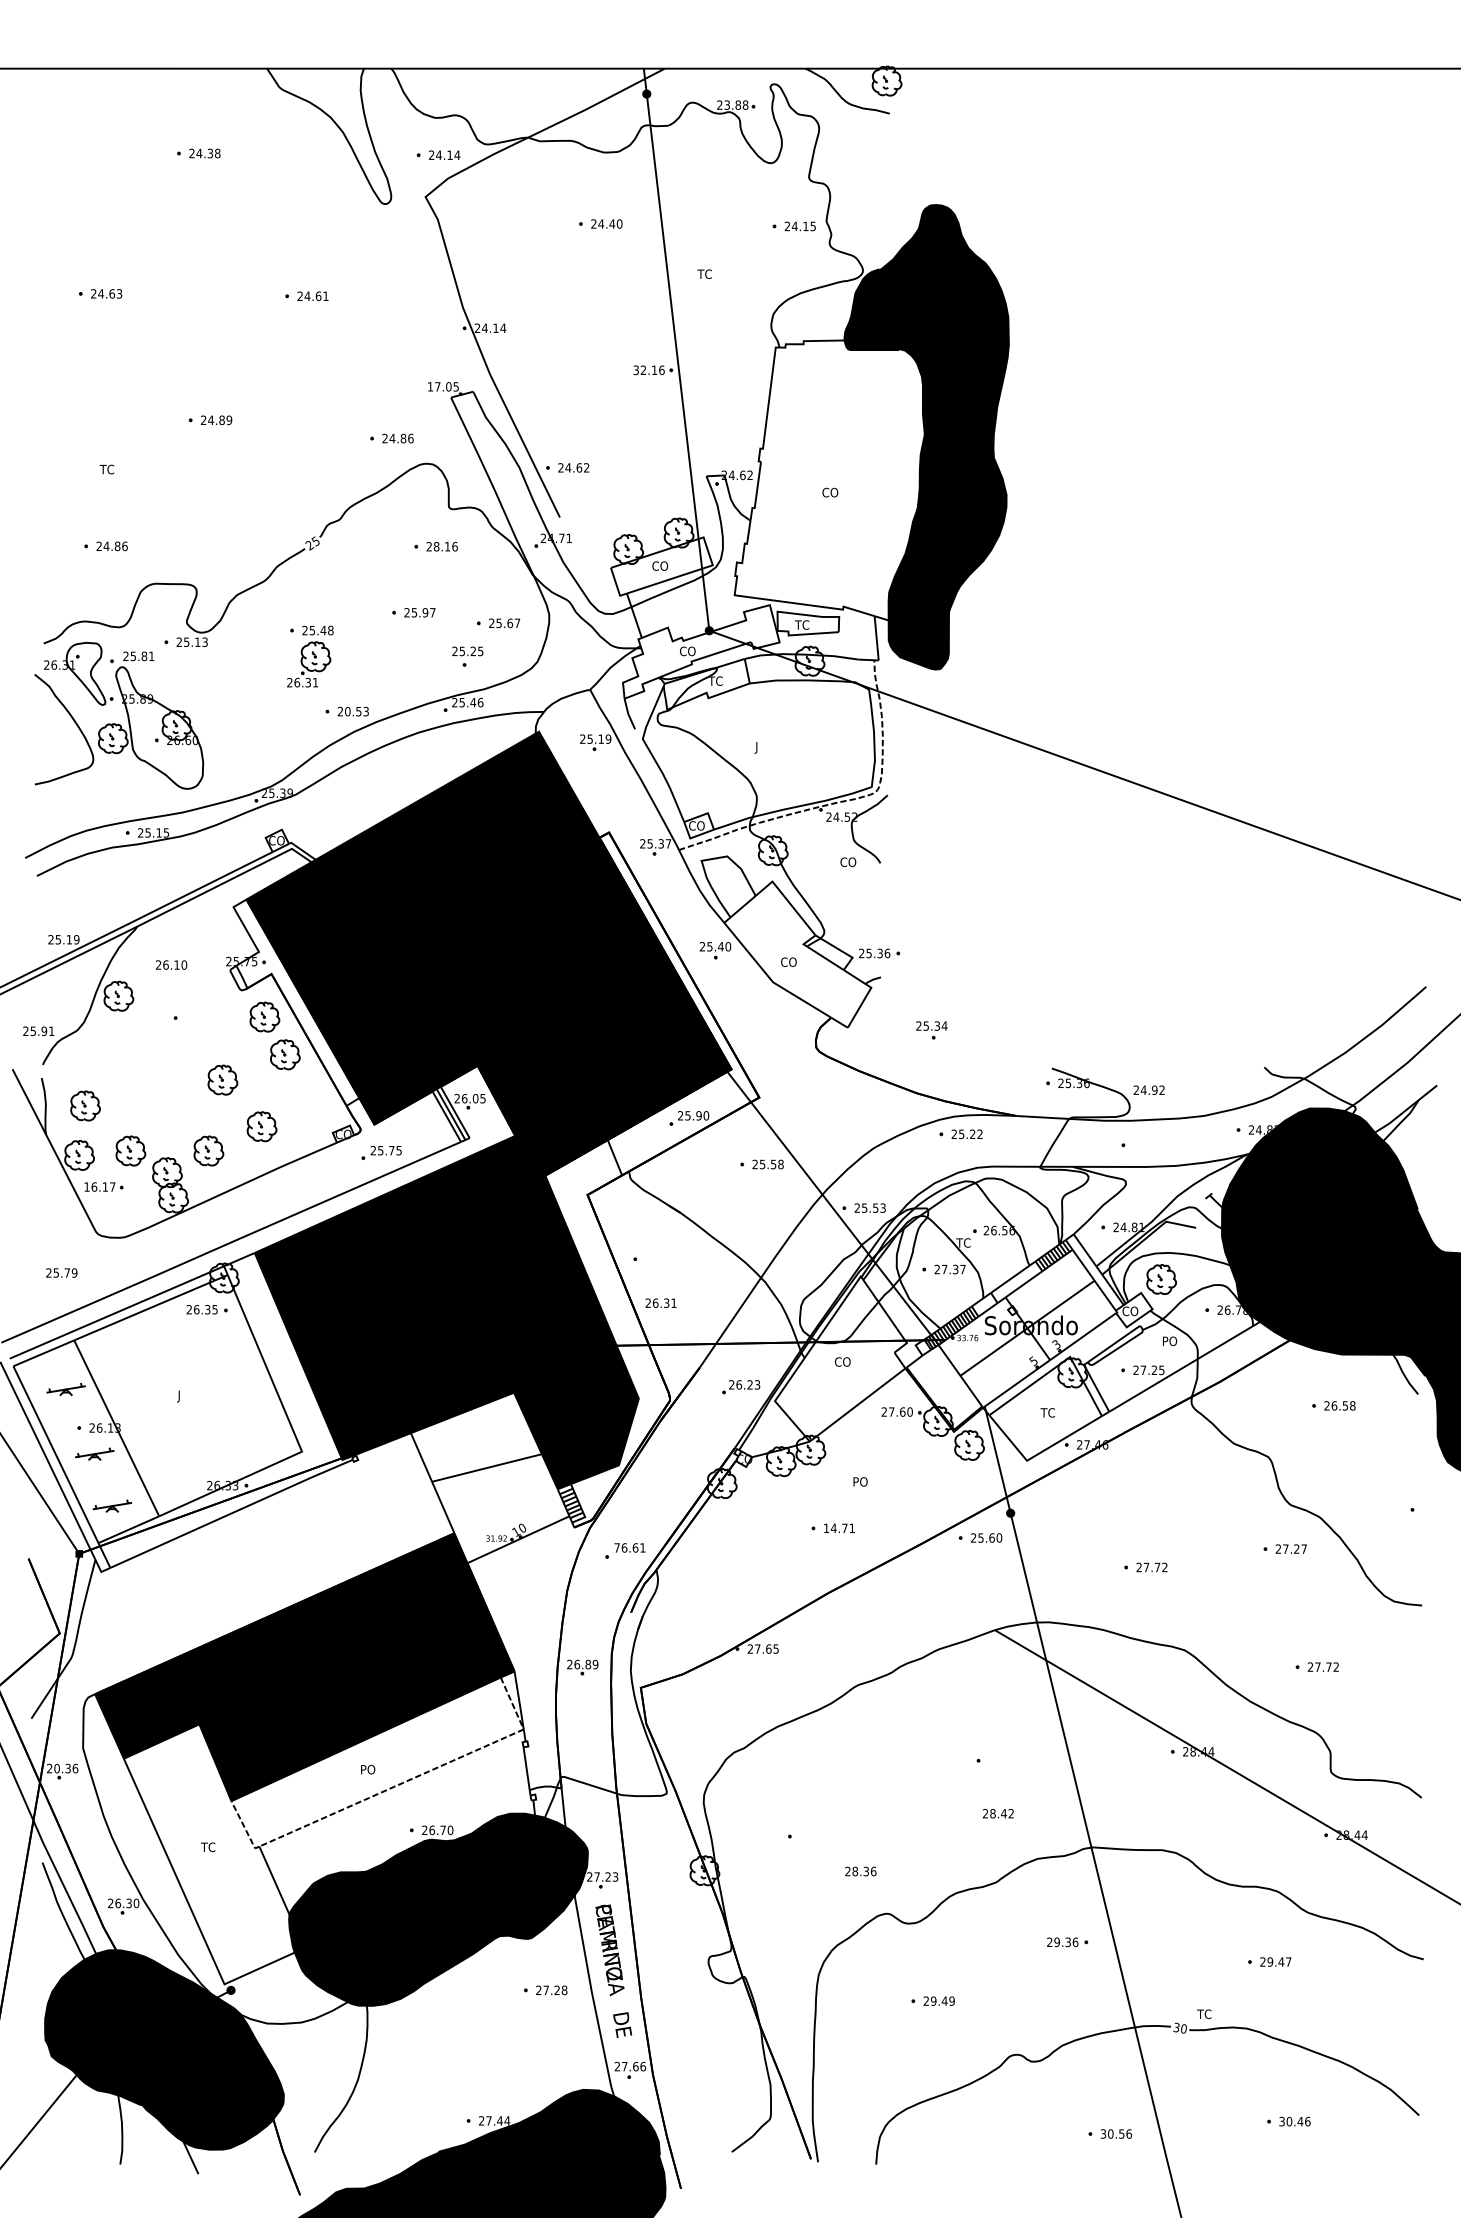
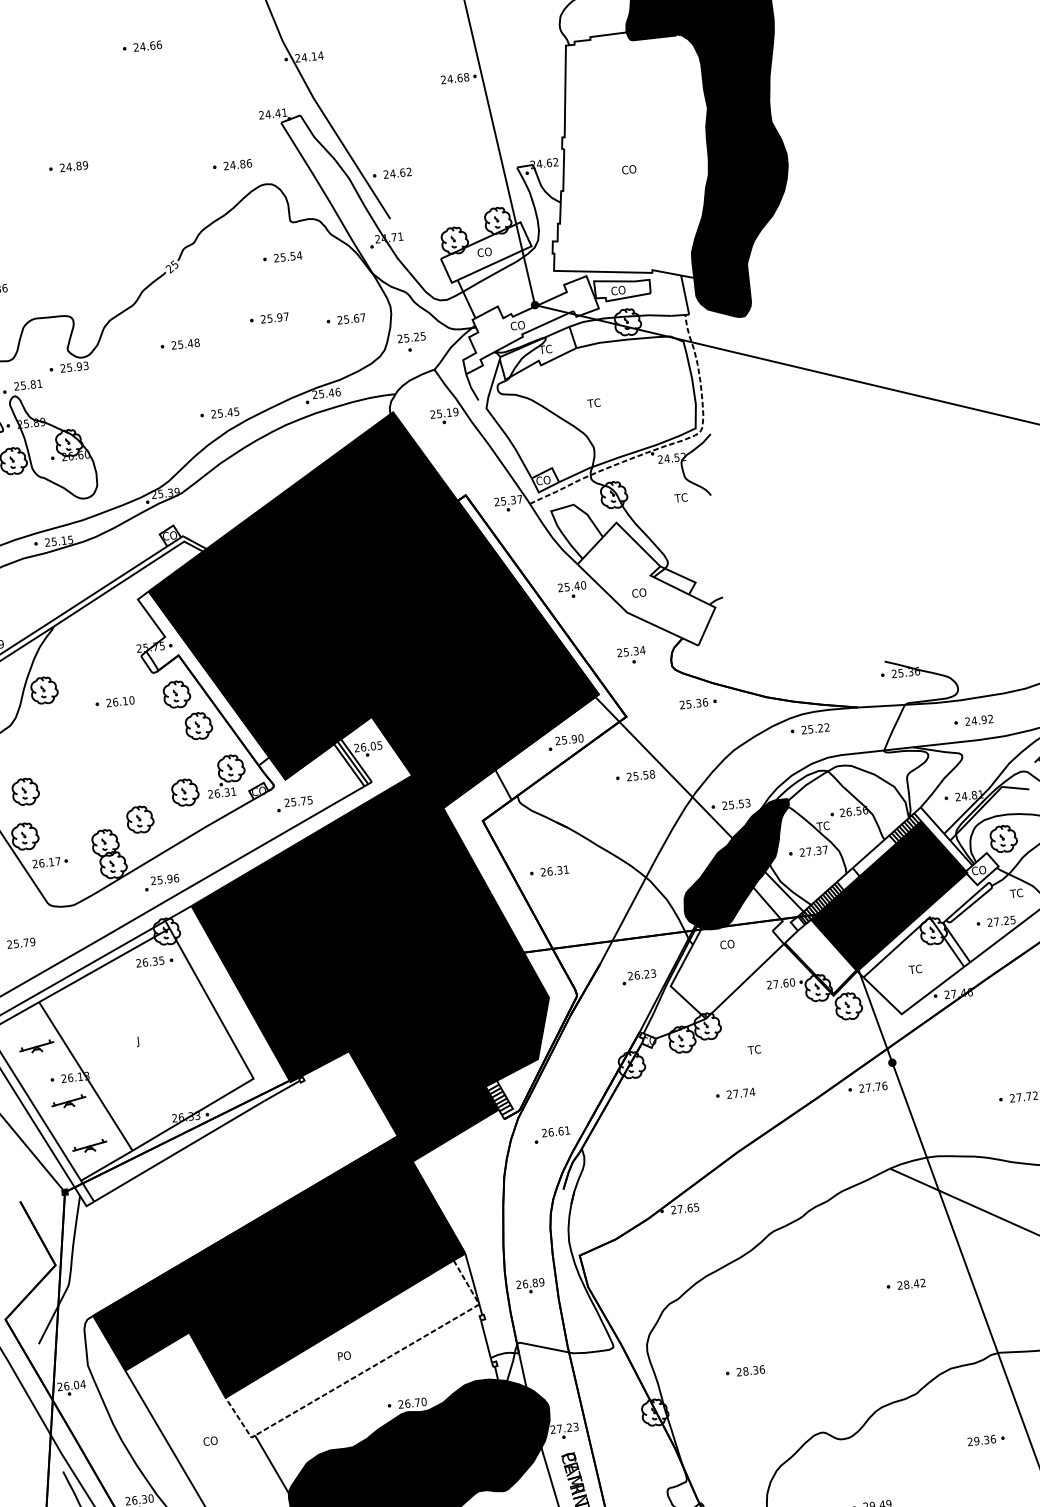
text: (325, 296) -> (158, 45), 24.61 -> 24.66
text: (648, 370) -> (454, 78), 32.16 -> 24.68
text: (442, 386) -> (272, 113), 17.05 -> 24.41
text: (445, 546) -> (291, 256), 28.16 -> 25.54
text: (802, 624) -> (617, 290), TC -> CO
text: (197, 641) -> (79, 365), 25.13 -> 25.93
part: (467, 656) -> (411, 342), moved
part: (309, 664) -> (226, 776), moved
text: (356, 711) -> (228, 412), 20.53 -> 25.45
text: (761, 747) -> (593, 404), J -> TC
text: (847, 862) -> (681, 498), CO -> TC
part: (879, 953) -> (698, 703), moved
text: (171, 964) -> (120, 701), moved
part: (931, 1030) -> (631, 655), moved
part: (222, 1079) -> (145, 754), removed
text: (1148, 1089) -> (978, 719), moved
part: (130, 1150) -> (70, 827), removed
text: (86, 1186) -> (34, 863), 16.17 -> 26.17
part: (224, 1223) -> (161, 882), added
fill: (863, 1275) -> (737, 865), added
text: (660, 1302) -> (554, 870), moved
fill: (1027, 1328) -> (888, 896), added
text: (1169, 1340) -> (1016, 892), PO -> TC
fill: (489, 1477) -> (423, 1083), added
text: (859, 1481) -> (754, 1049), PO -> TC
text: (839, 1527) -> (741, 1092), 14.71 -> 27.74
text: (990, 1537) -> (876, 1086), 25.60 -> 27.76
text: (616, 1547) -> (543, 1132), 76.61 -> 26.61
part: (582, 1667) -> (530, 1286), moved
text: (66, 1768) -> (75, 1385), 20.36 -> 26.04
text: (997, 1813) -> (910, 1284), moved
text: (209, 1847) -> (210, 1441), TC -> CO
text: (860, 1871) -> (750, 1370), moved

